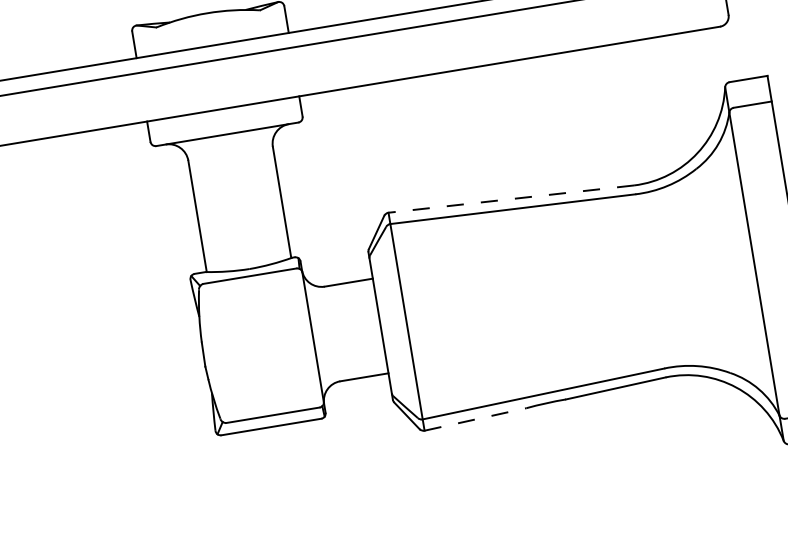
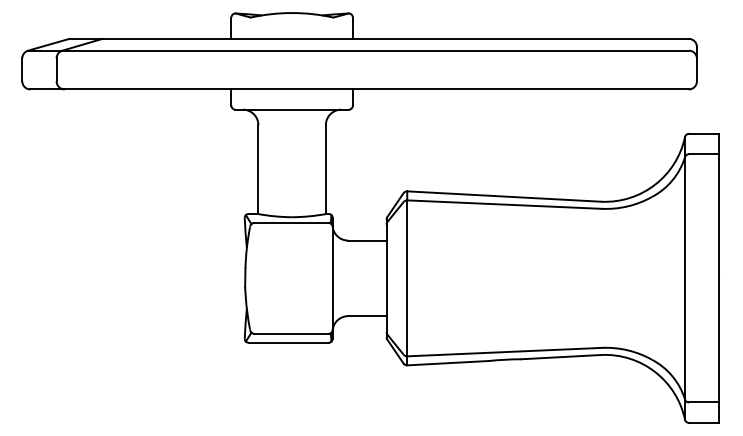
line: (510, 199) -> (503, 196), dashed -> solid
line: (475, 419) -> (448, 363), dashed -> solid

